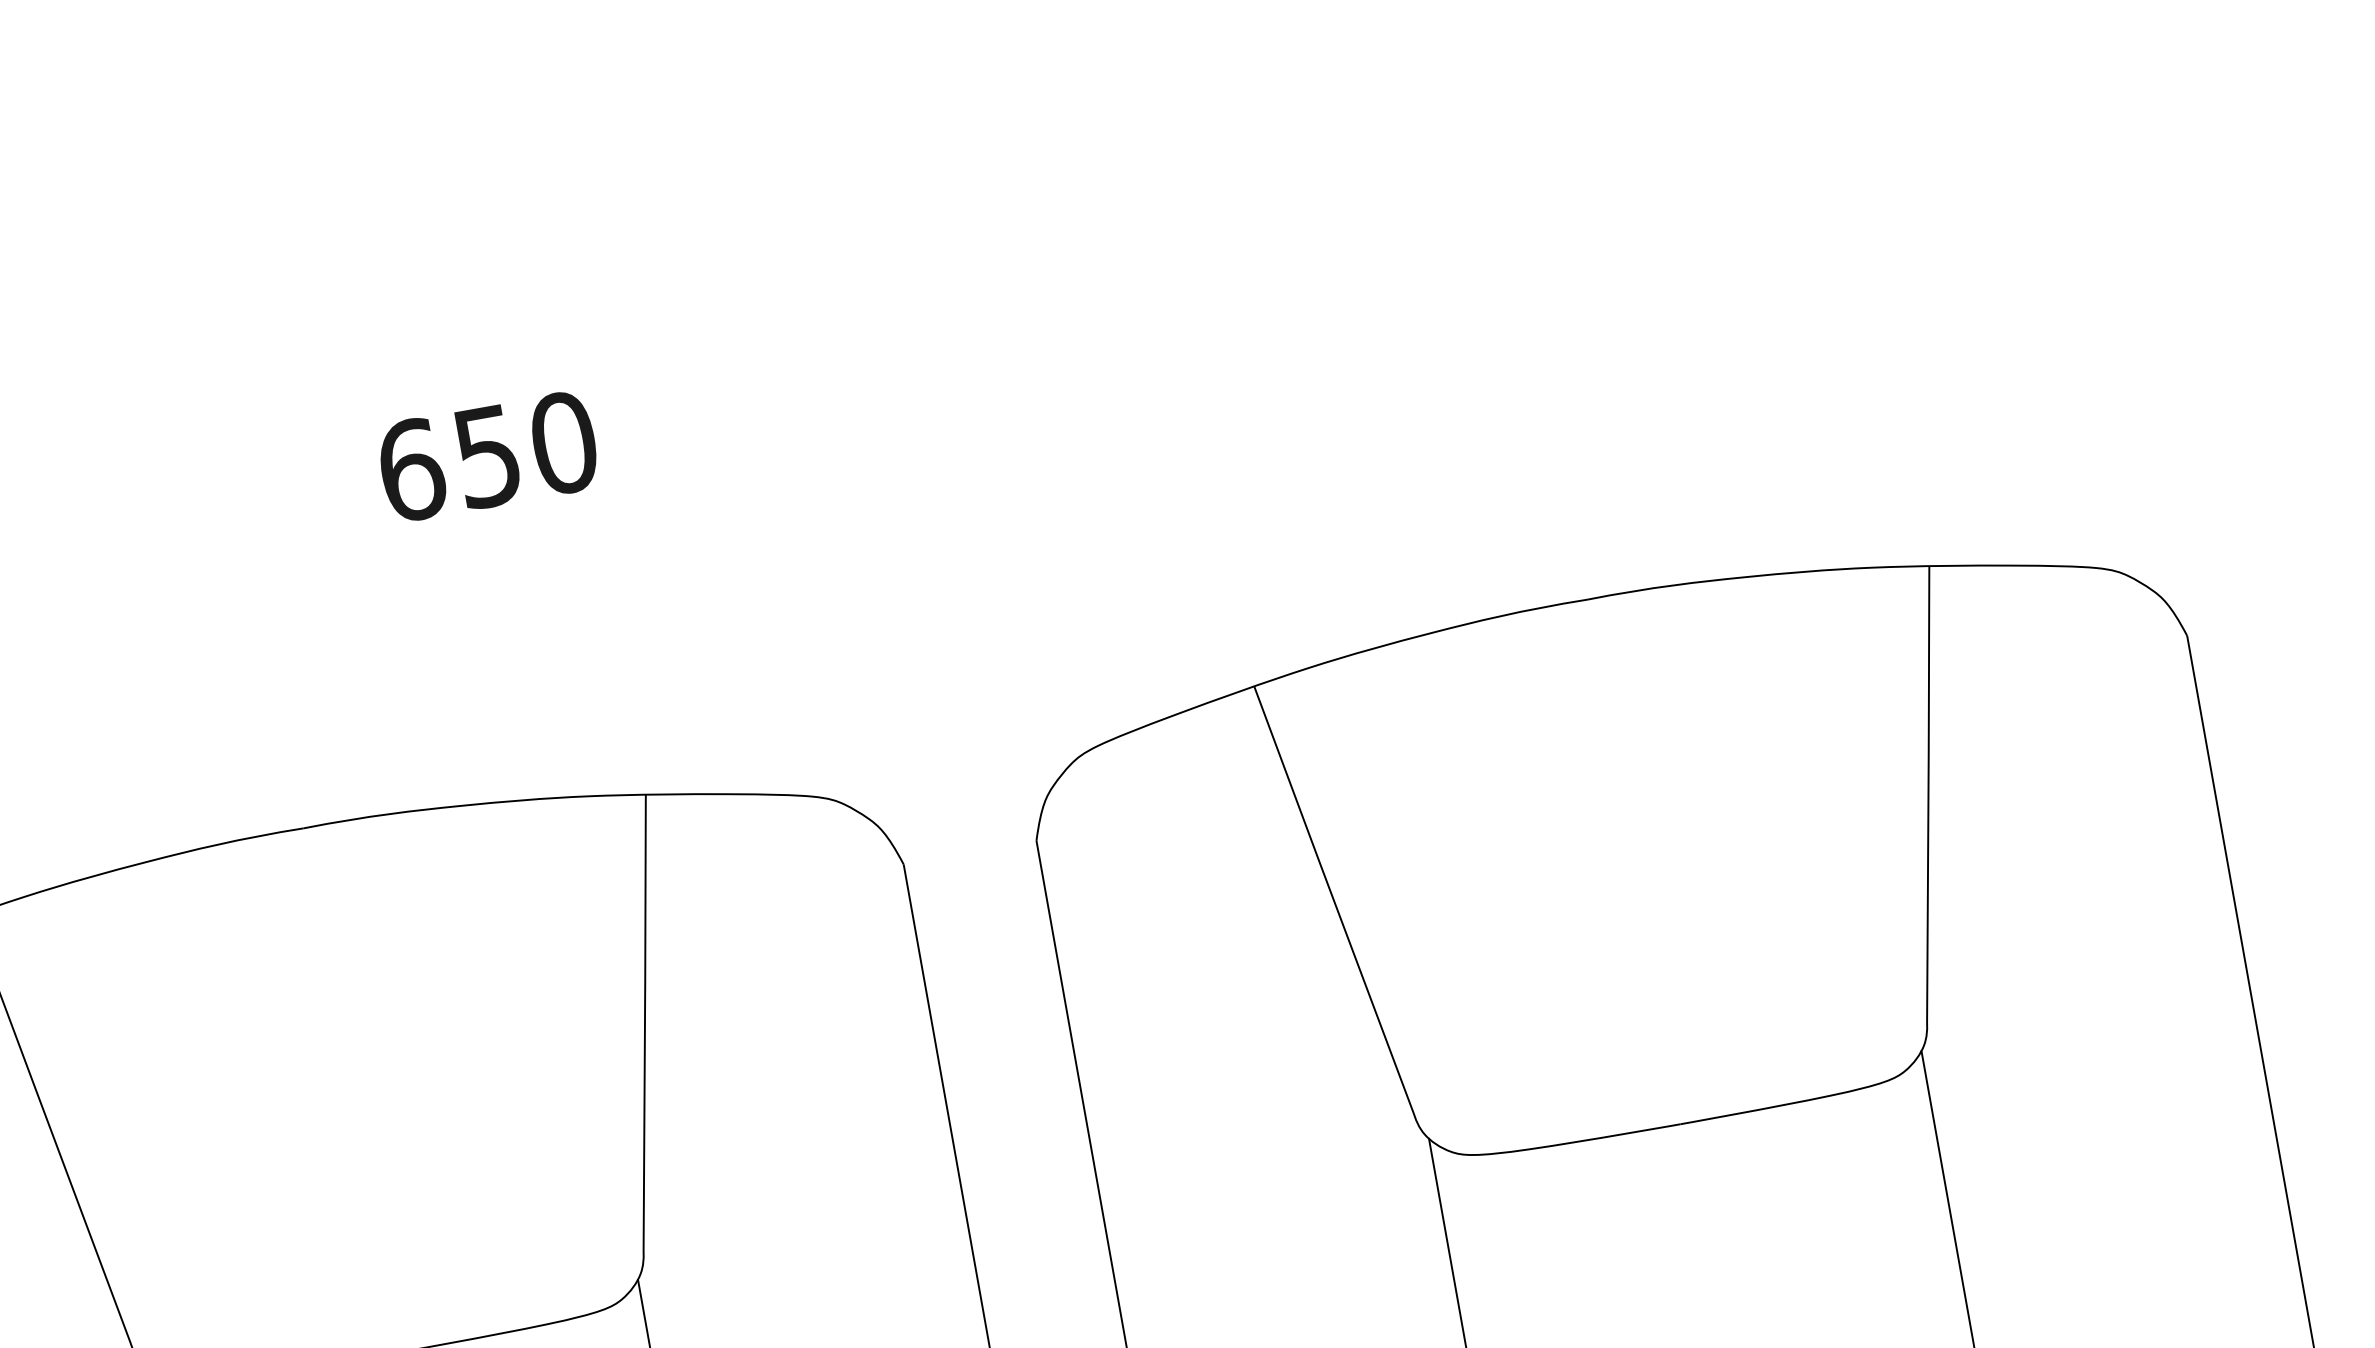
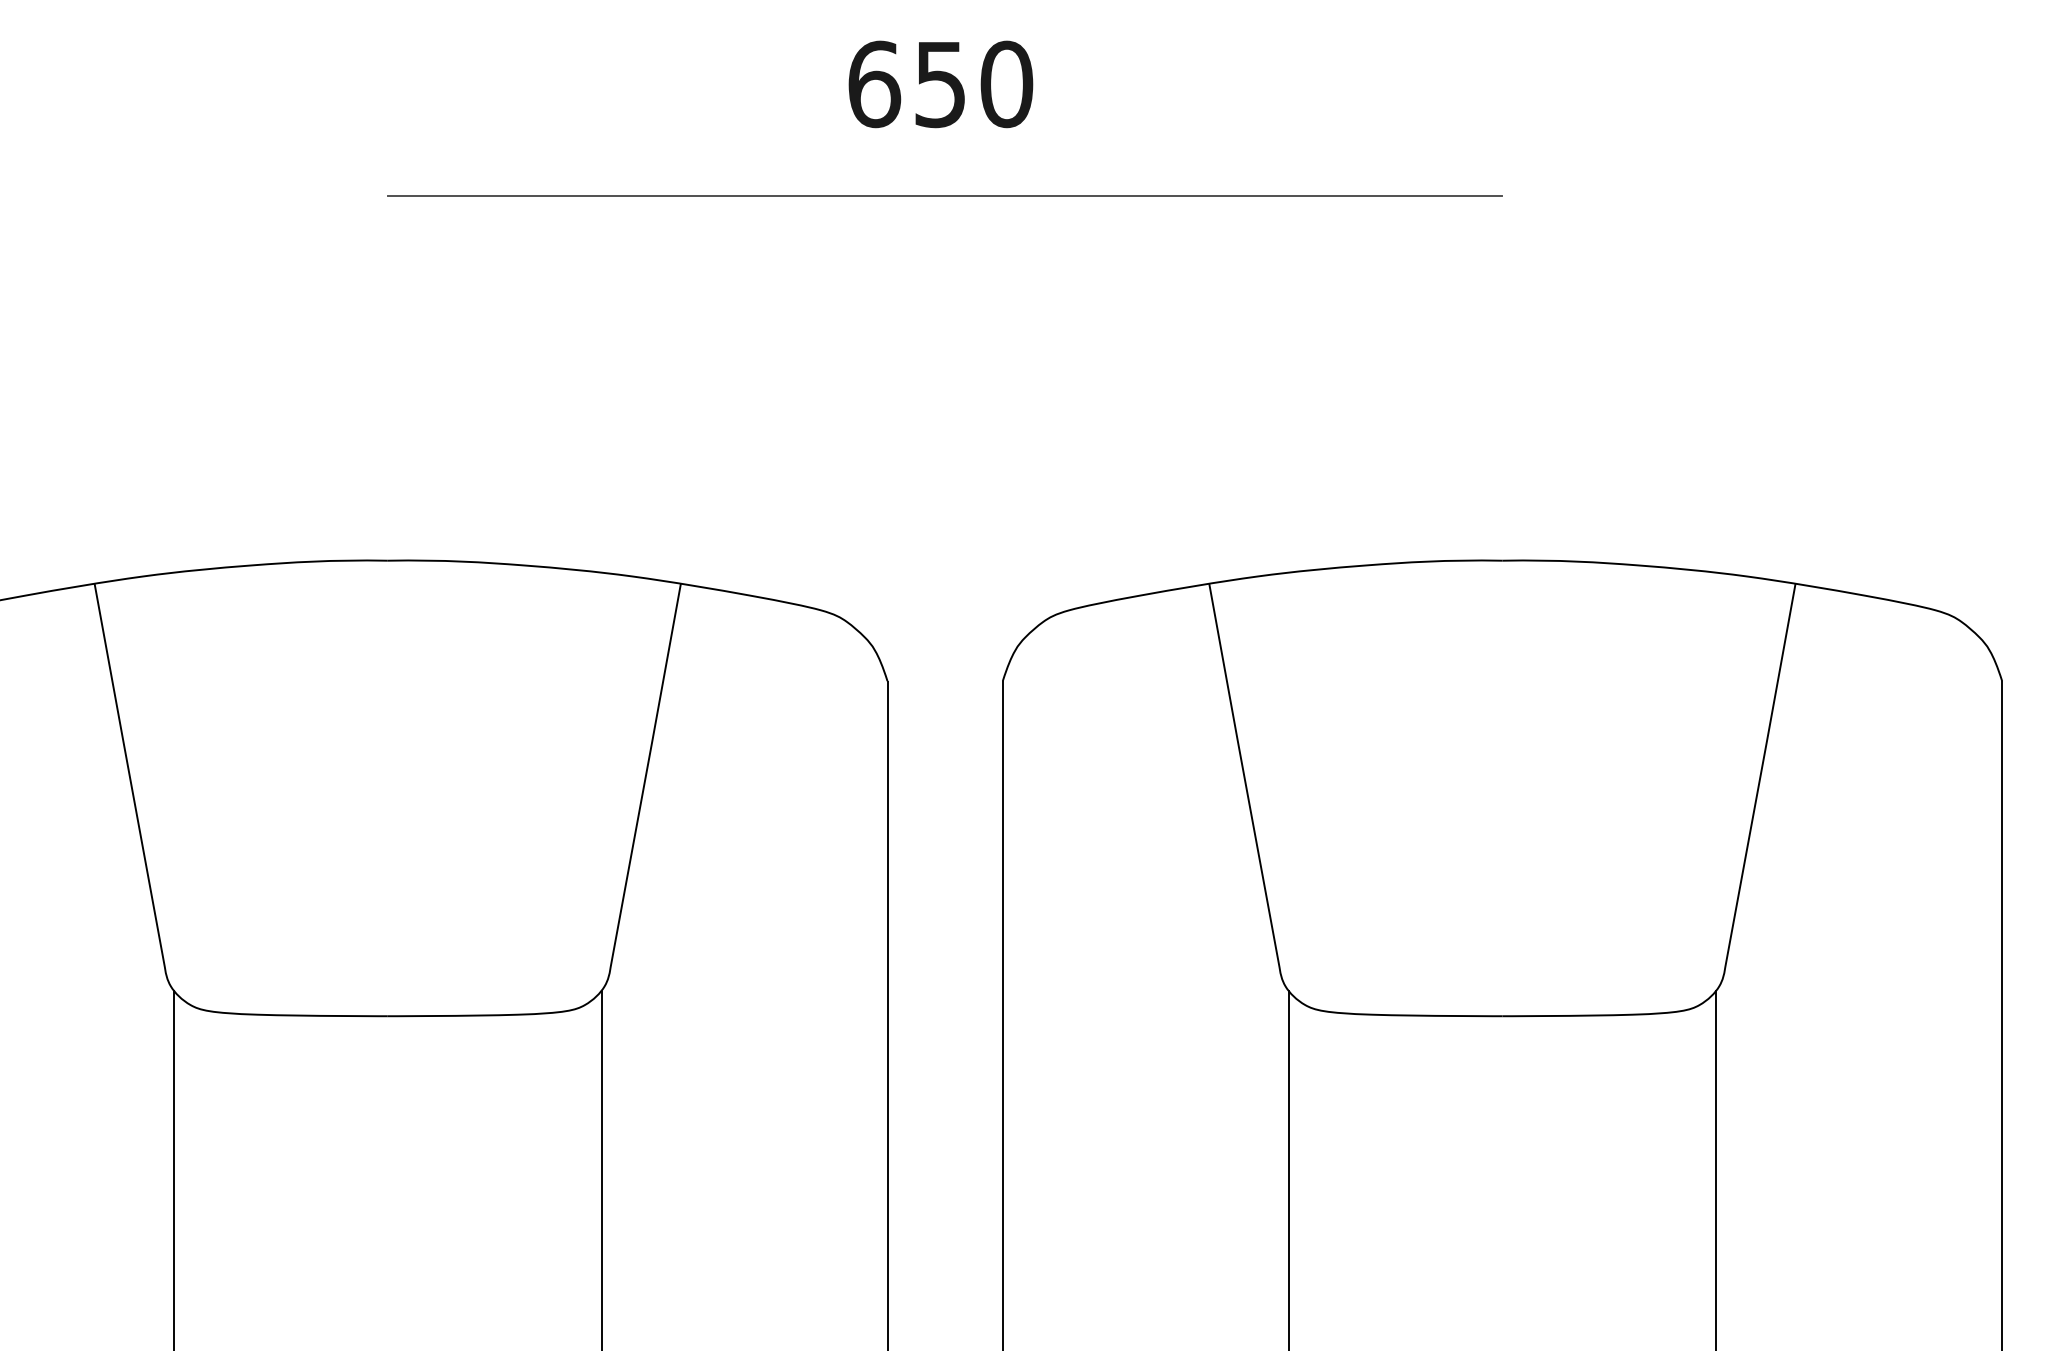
line: (869, 293) -> (944, 195), added
text: (487, 456) -> (940, 84), moved

